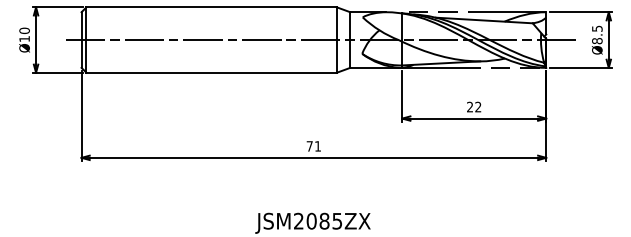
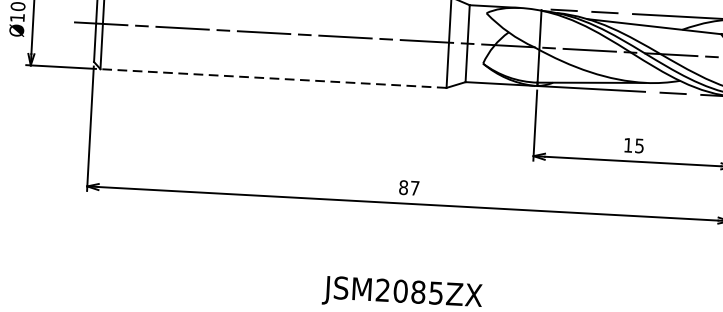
line: (211, 72) -> (273, 78), solid -> dashed
text: (474, 106) -> (634, 144), 22 -> 15
text: (313, 146) -> (408, 188), 71 -> 87

